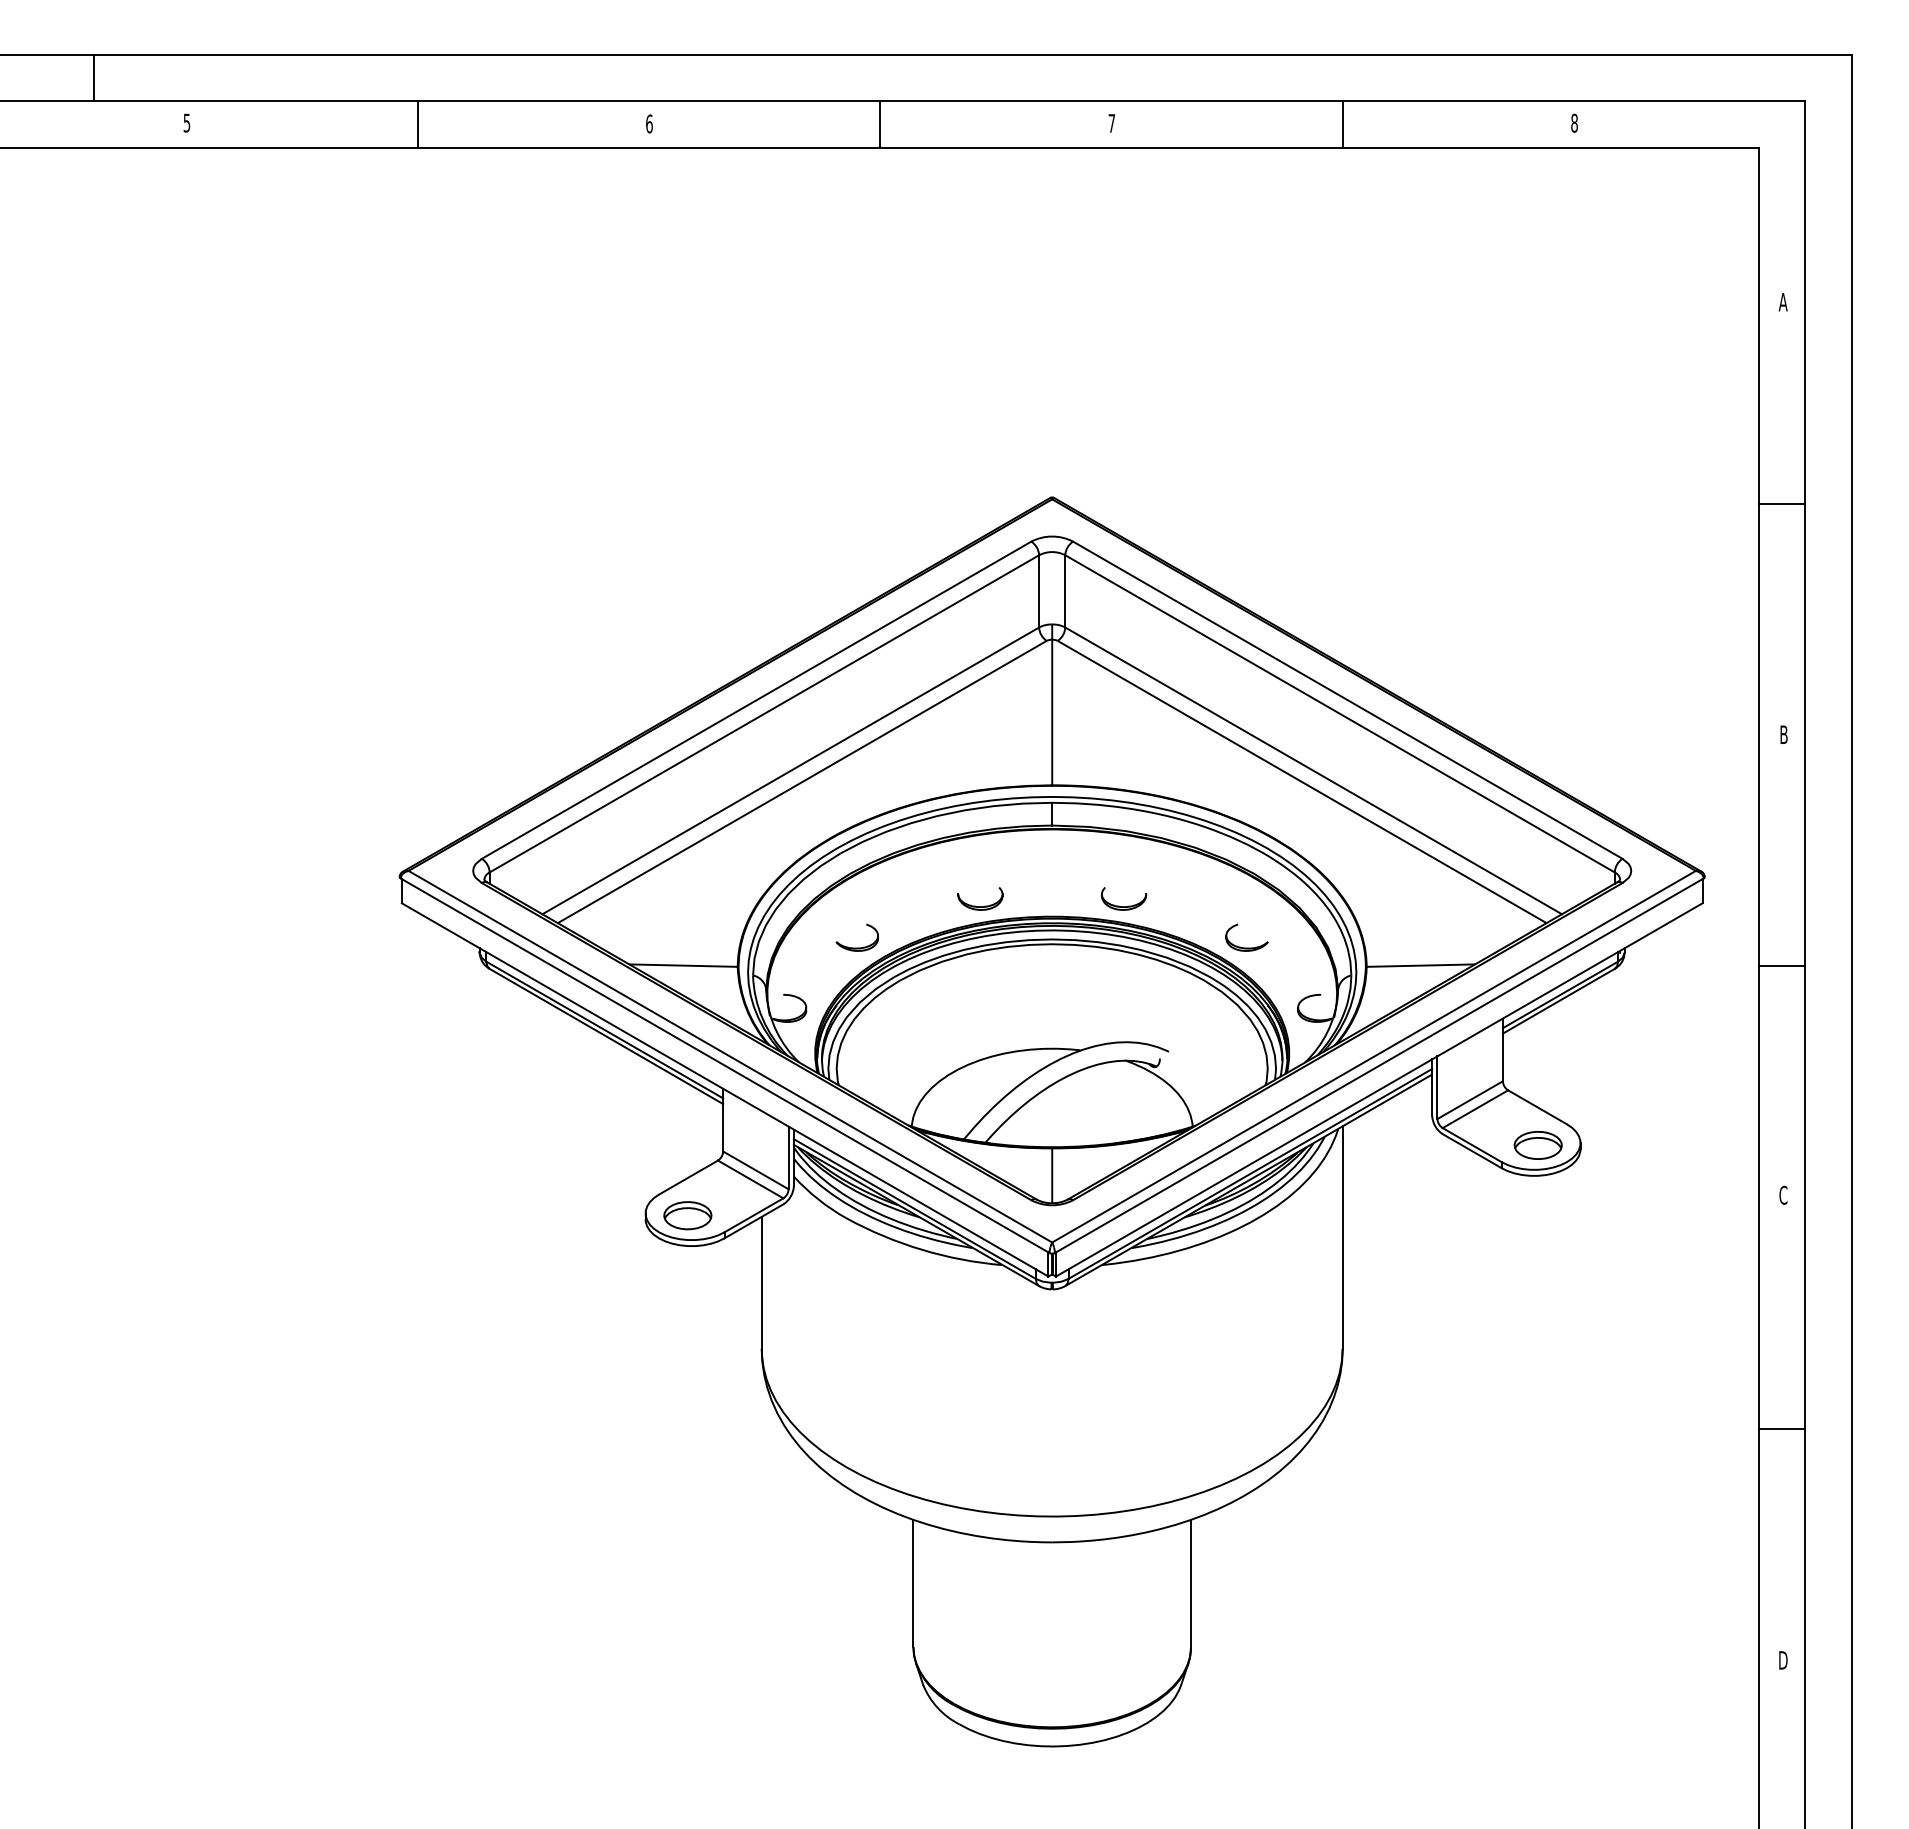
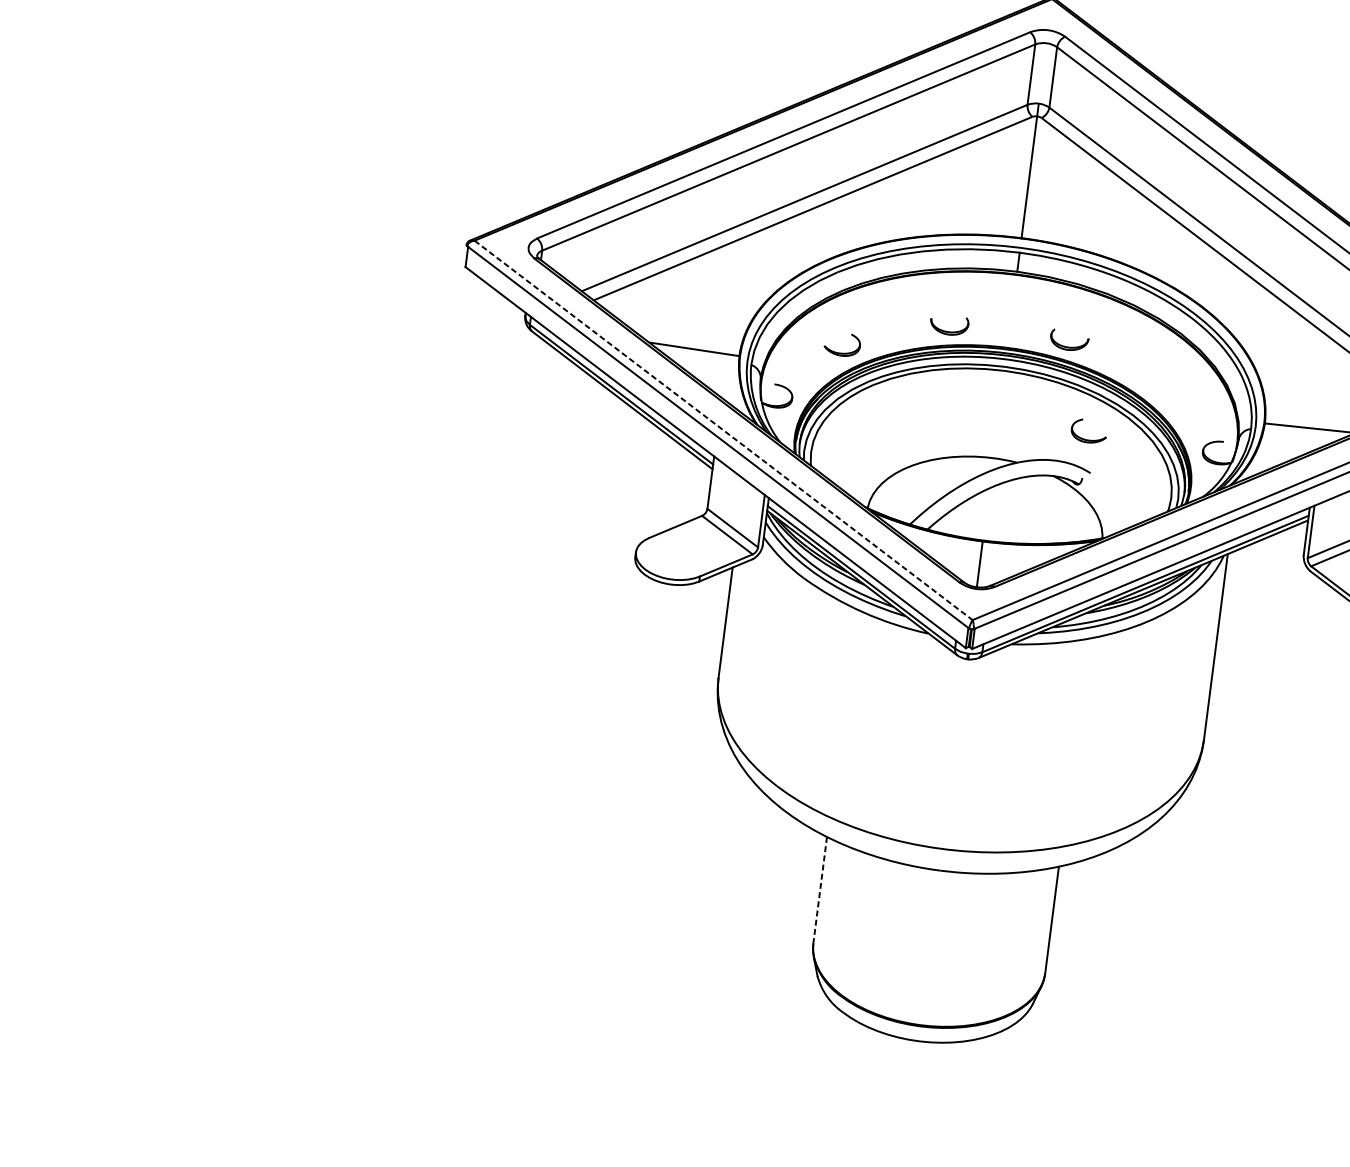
part: (1246, 947) -> (1087, 439), moved
line: (730, 1056) -> (723, 430), solid -> dashed
part: (687, 1215) -> (670, 558), removed
line: (913, 1583) -> (820, 890), solid -> dashed

